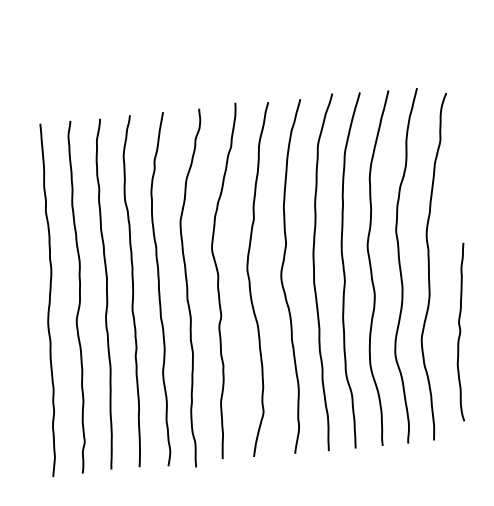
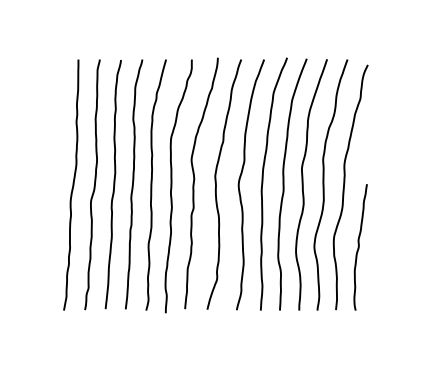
curve: (461, 332) -> (359, 247), moved

